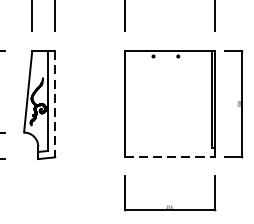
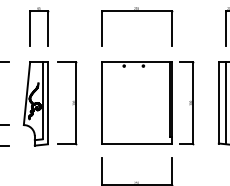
line: (55, 104) -> (48, 103), dashed -> solid
part: (80, 104) -> (67, 103), added
line: (169, 157) -> (136, 144), dashed -> solid

